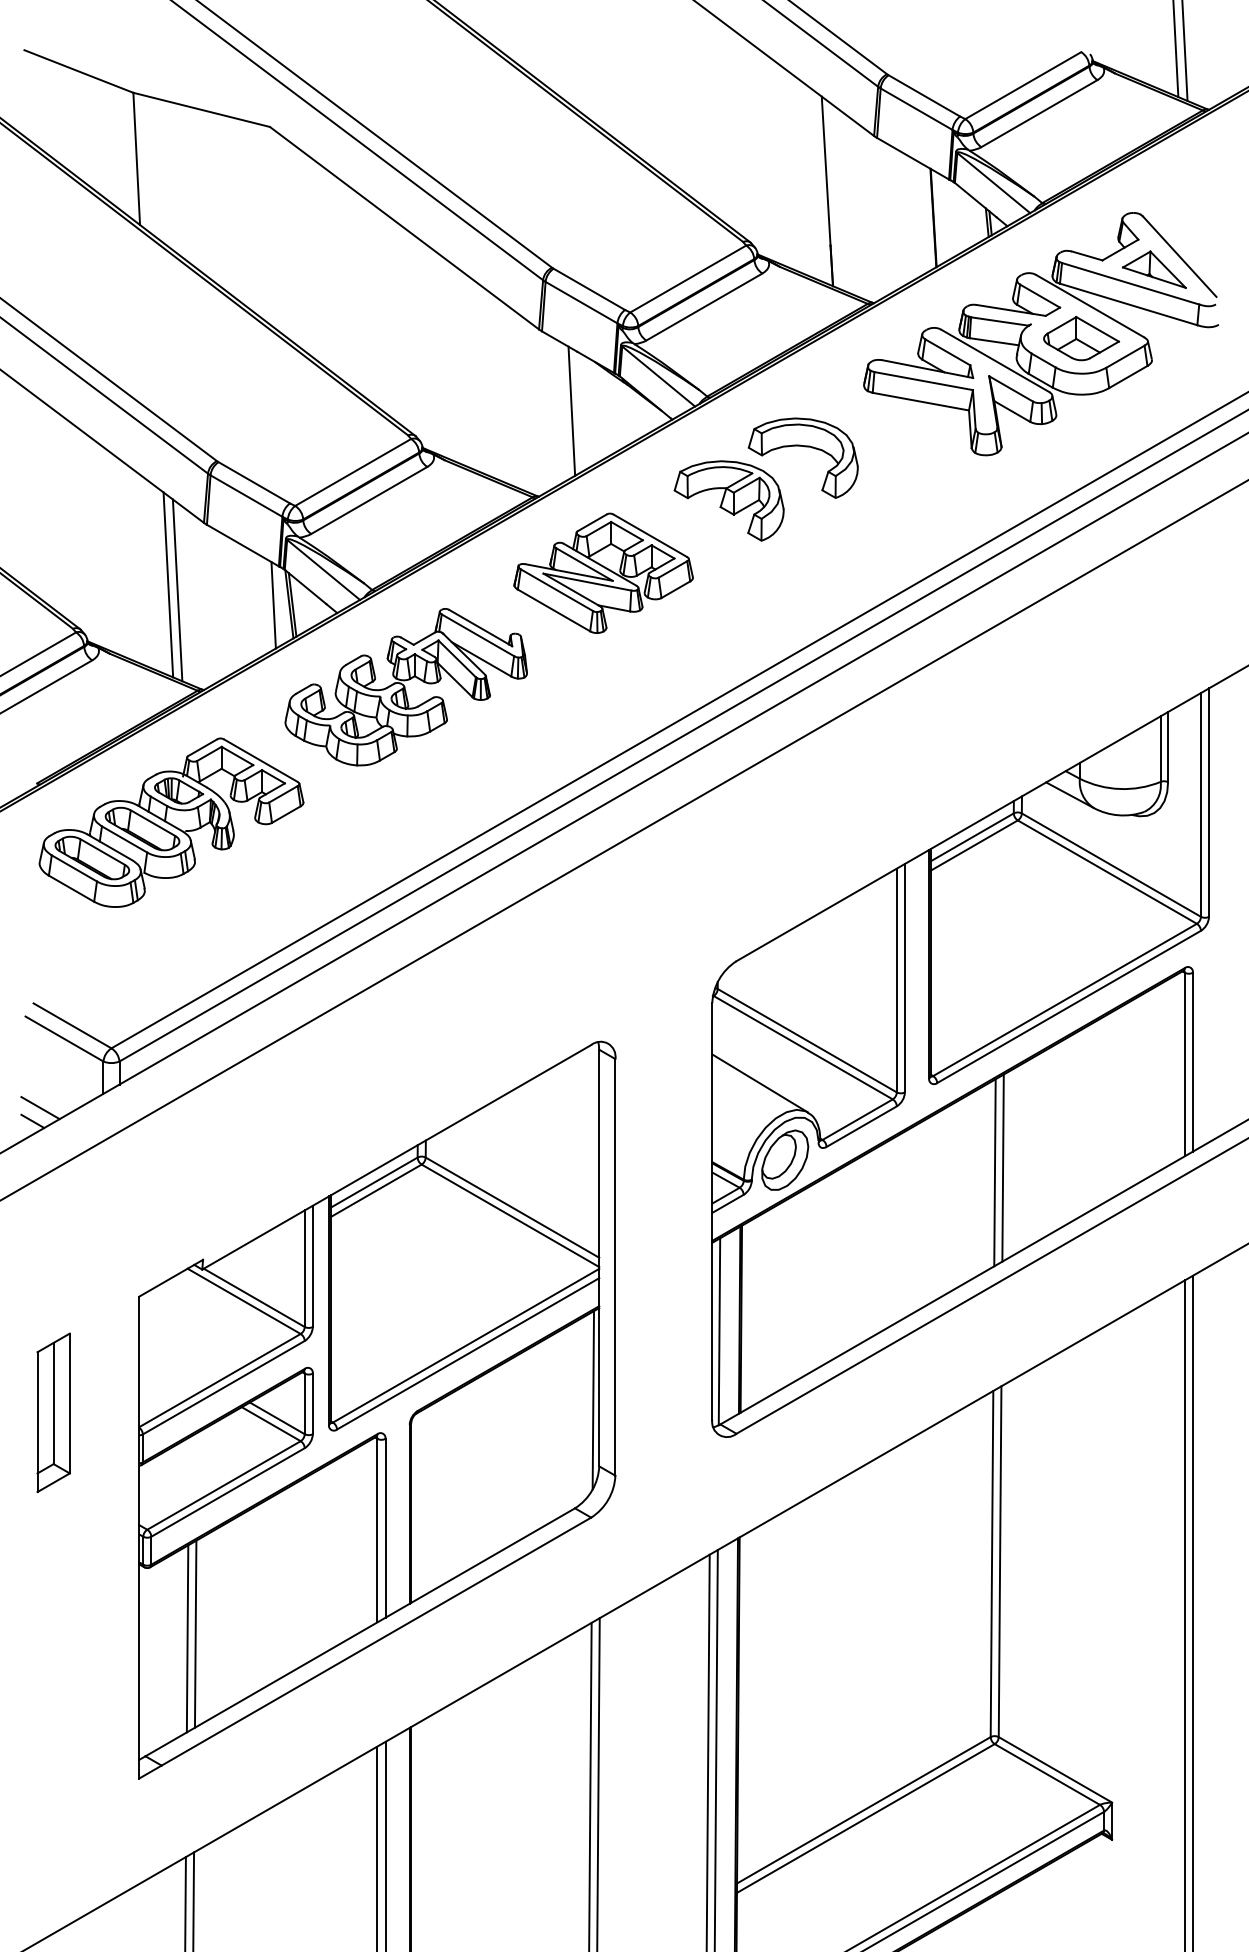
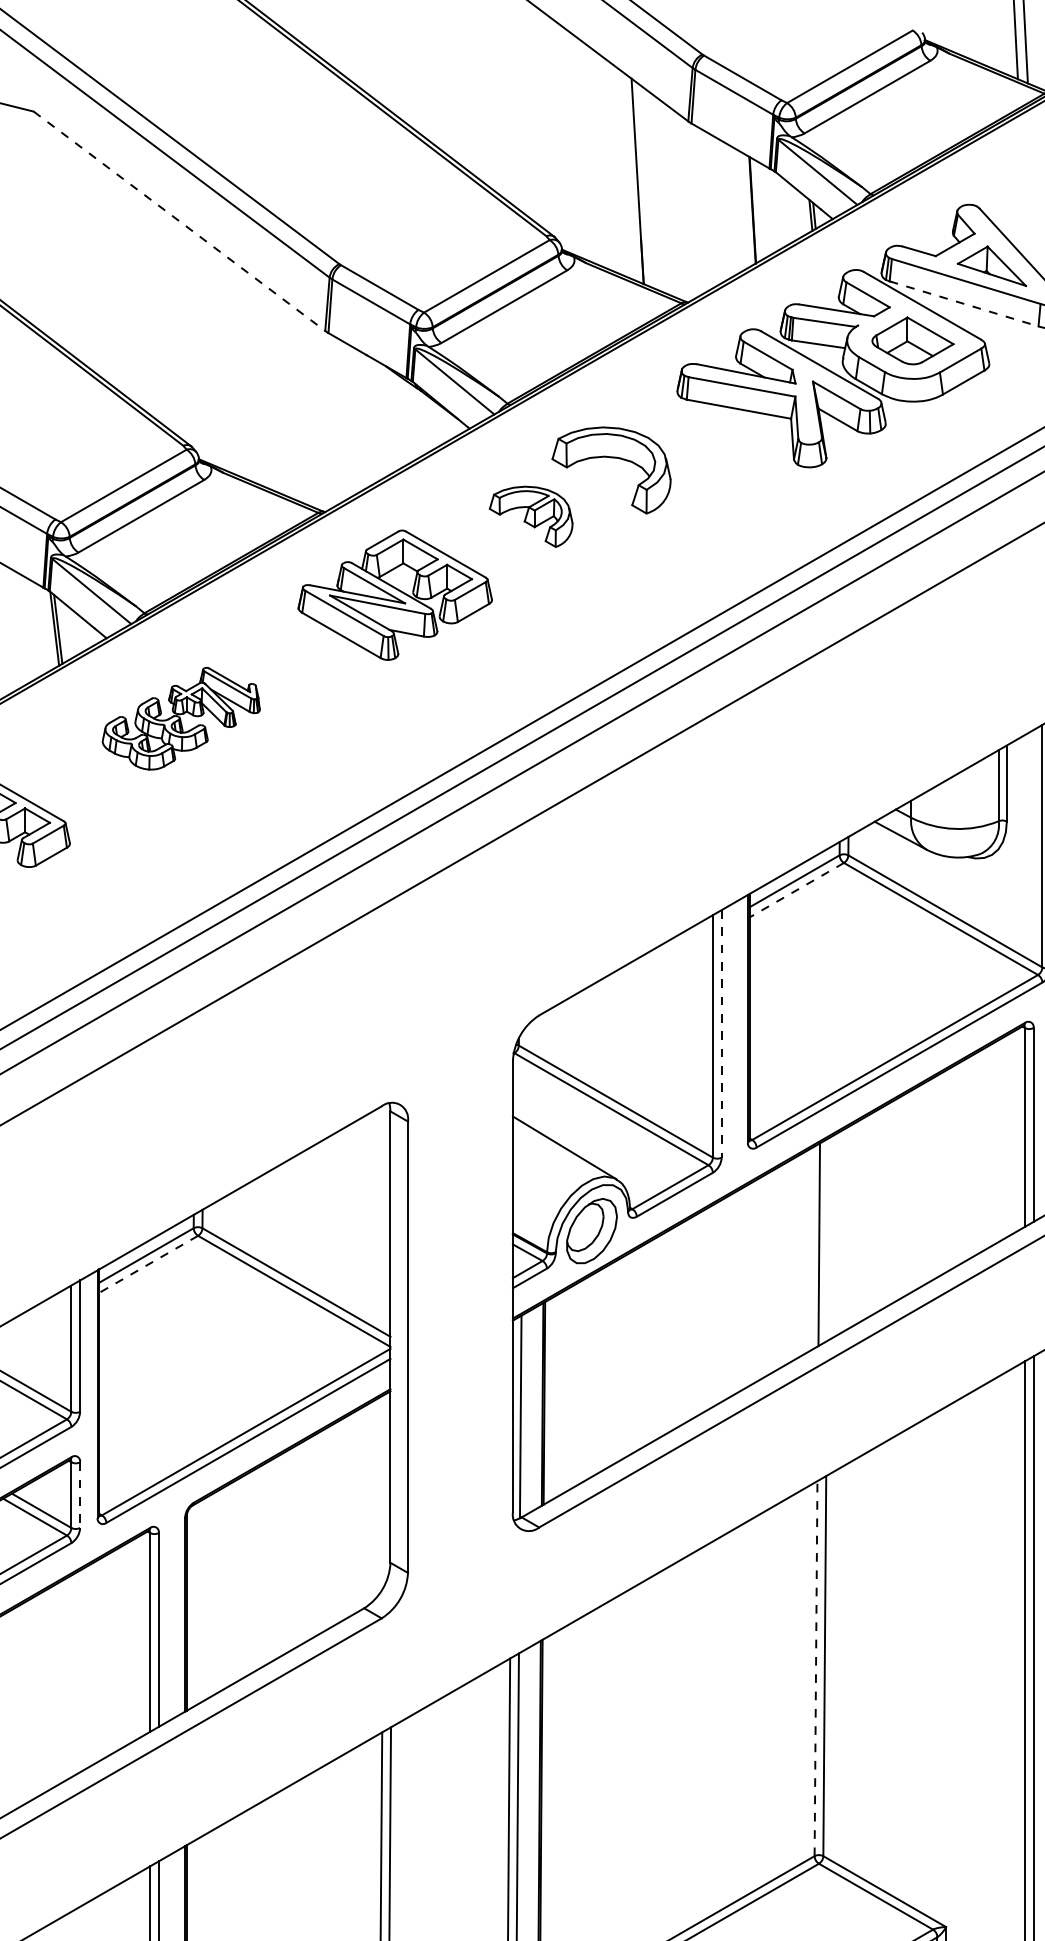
line: (404, 228) -> (179, 221), solid -> dashed
line: (1128, 304) -> (963, 303), solid -> dashed
line: (571, 410) -> (360, 418), removed
part: (728, 500) -> (530, 516), size x0.7
line: (273, 605) -> (37, 630), removed
part: (405, 687) -> (180, 718), size x0.6
line: (973, 845) -> (795, 890), solid -> dashed
line: (904, 978) -> (721, 1034), solid -> dashed
line: (1002, 1167) -> (827, 1239), removed
line: (376, 1190) -> (149, 1263), solid -> dashed
line: (593, 1400) -> (384, 1491), removed
line: (312, 1404) -> (79, 1495), solid -> dashed
line: (992, 1563) -> (816, 1668), solid -> dashed

